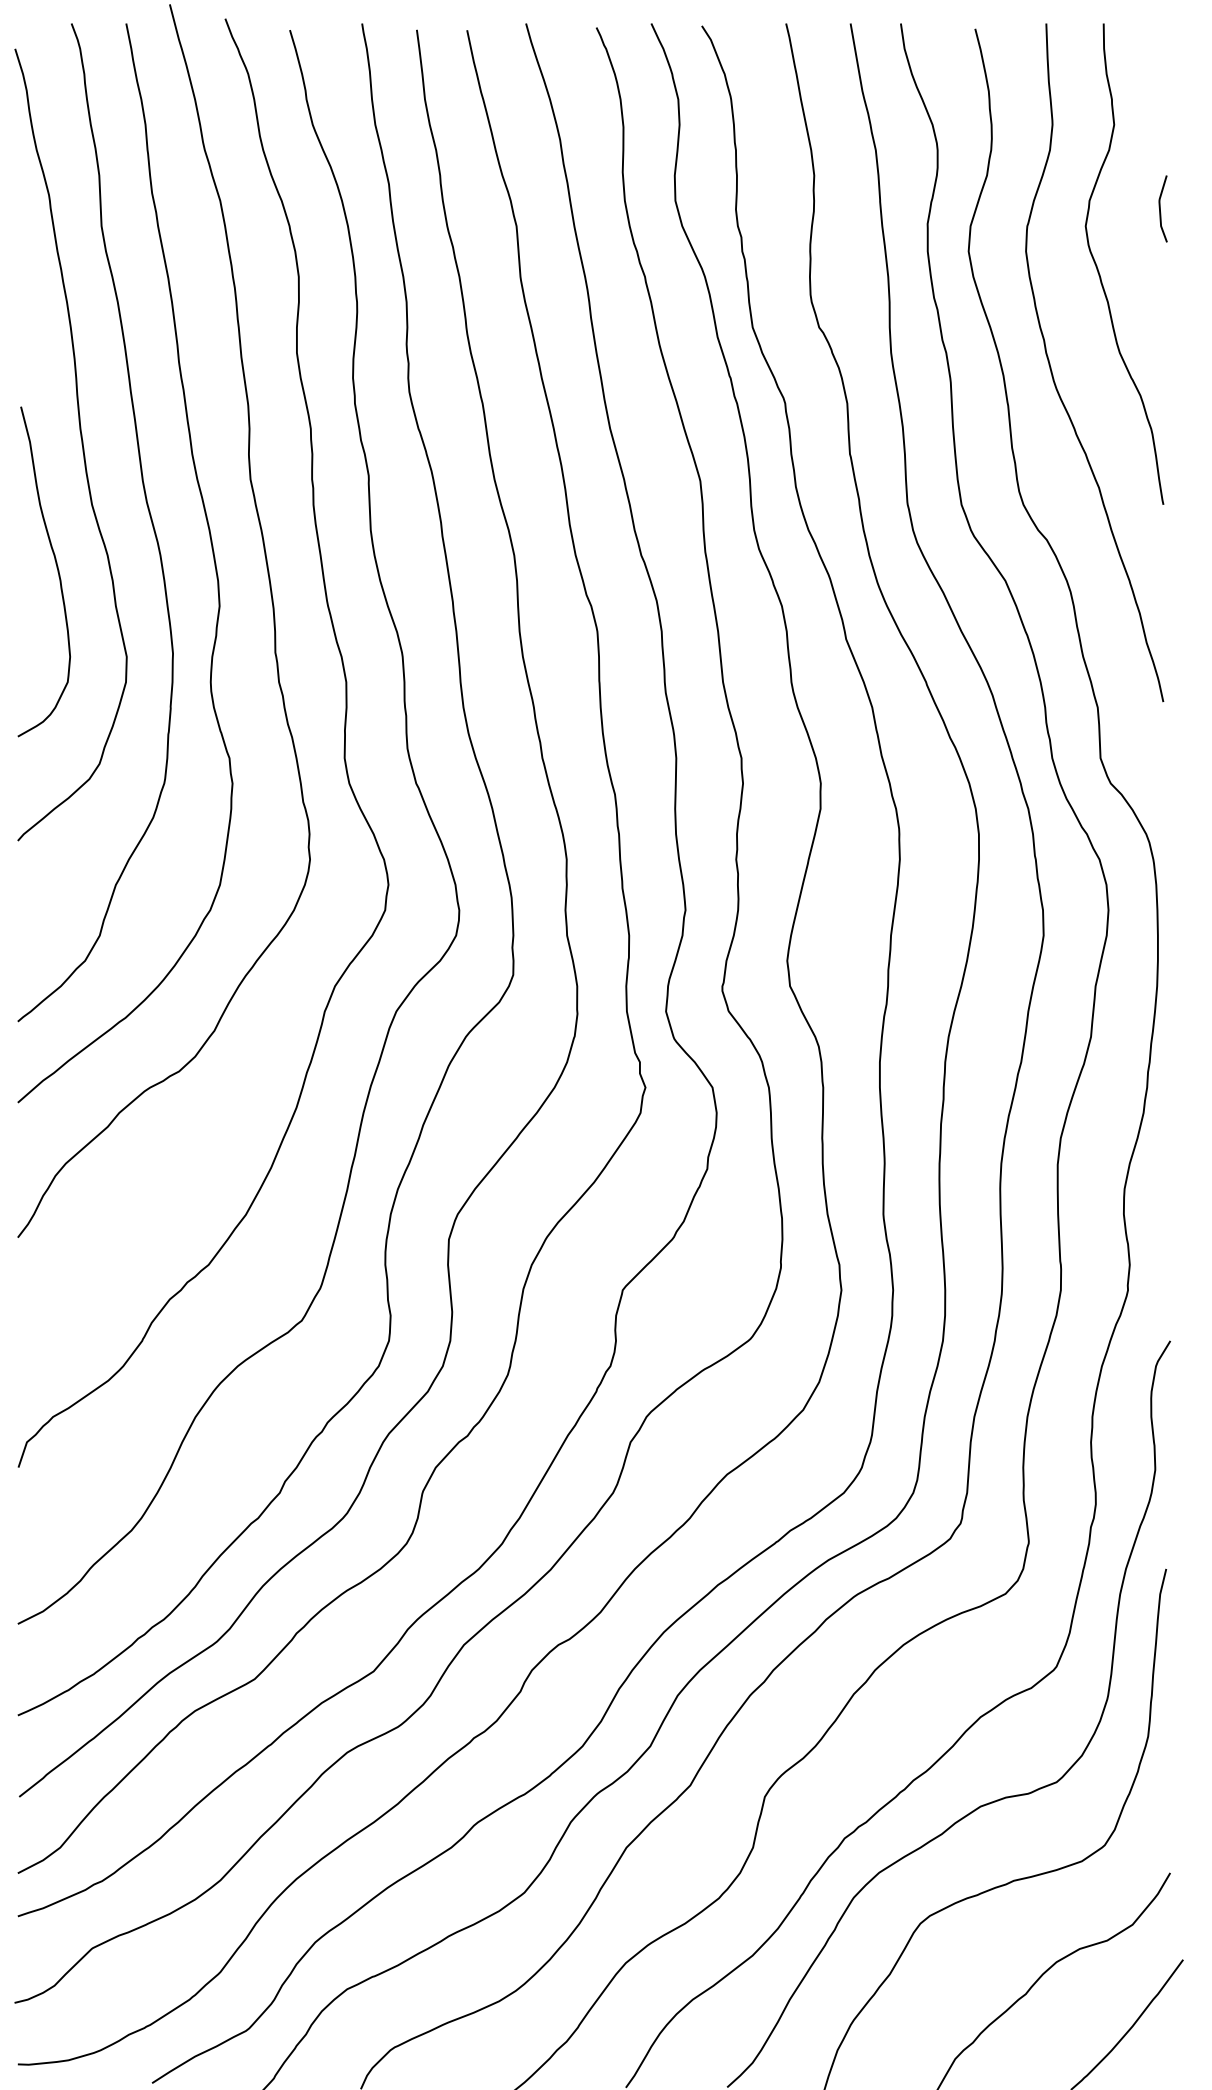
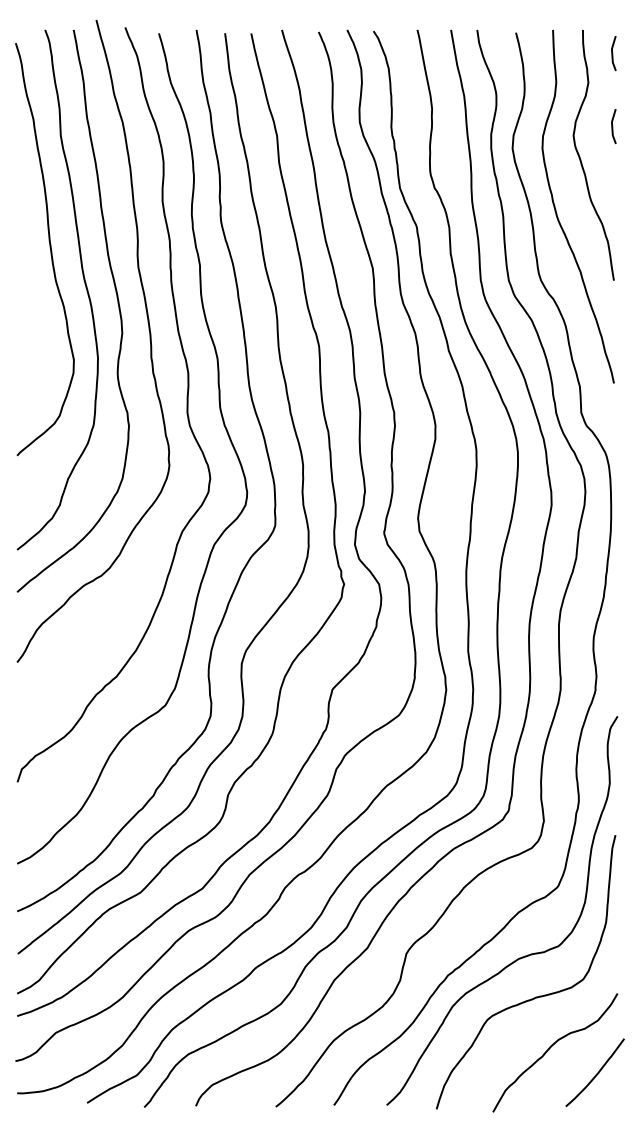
curve: (1162, 68) -> (613, 53), added
curve: (54, 565) -> (36, 312), removed

